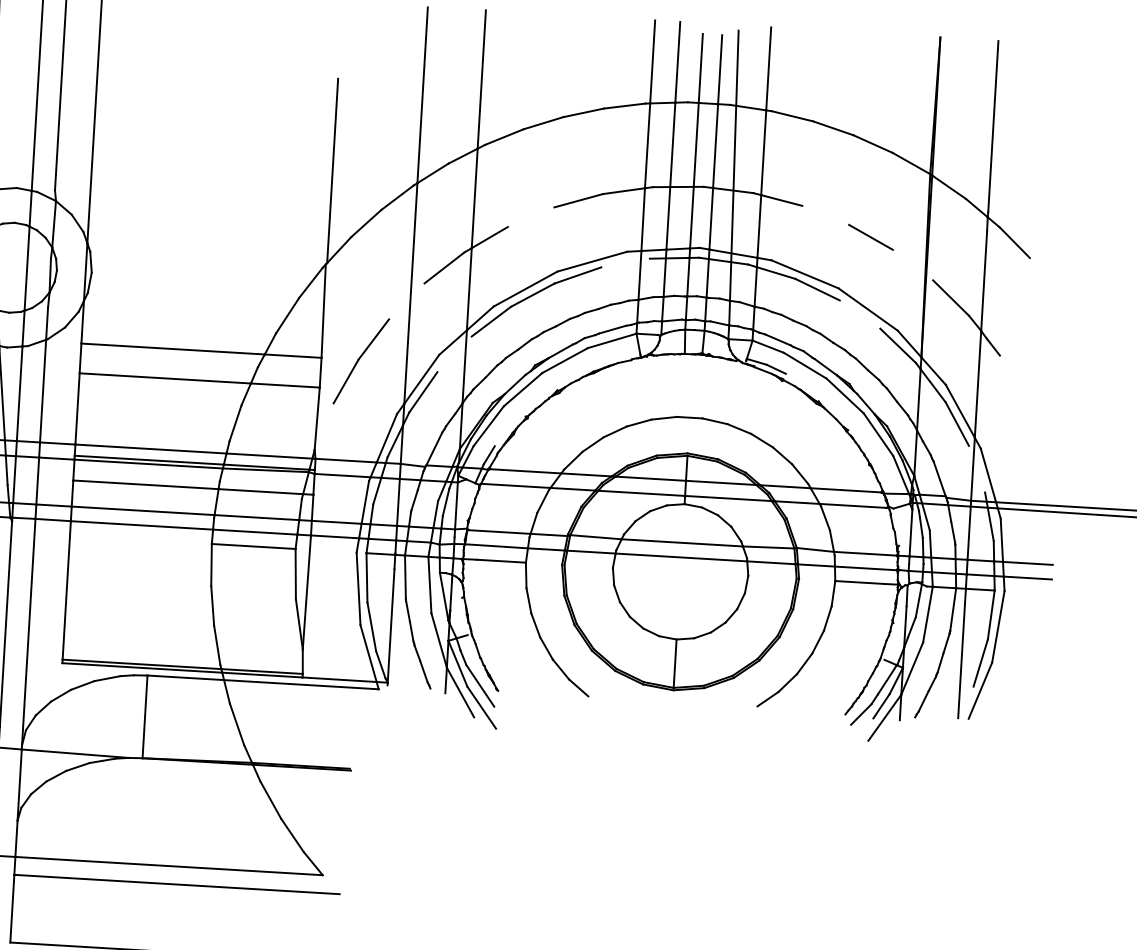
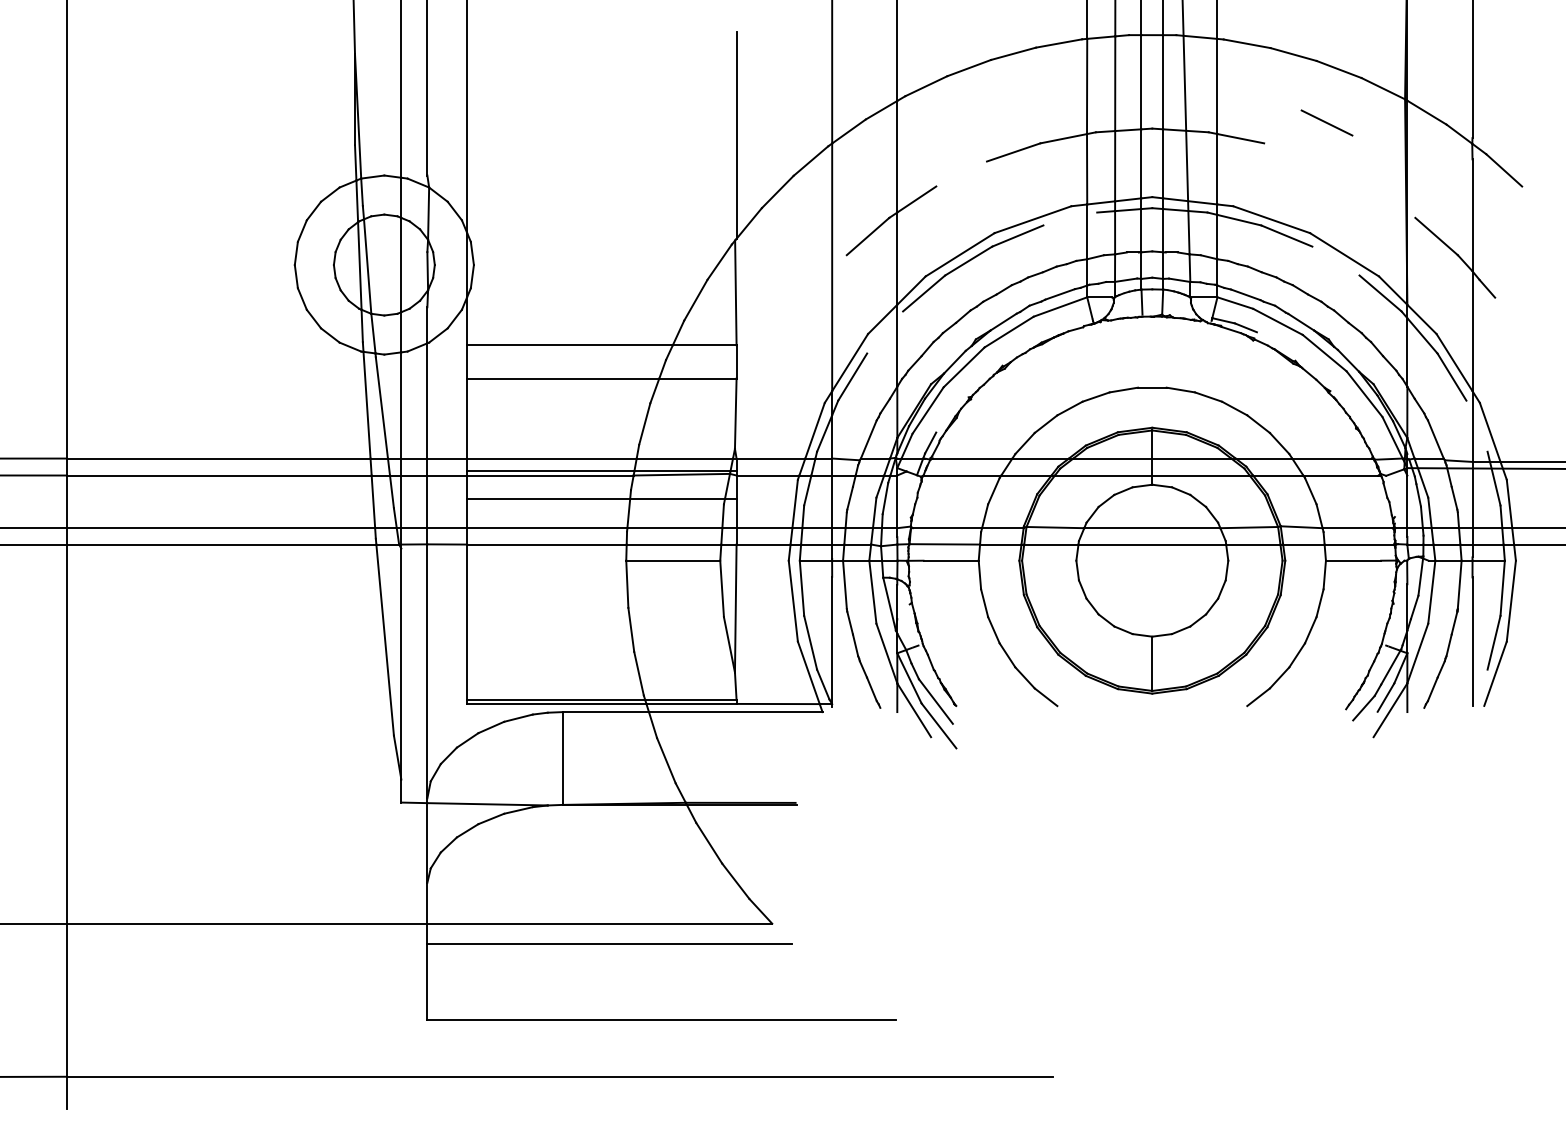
line: (870, 236) -> (1326, 122), moved
part: (361, 361) -> (781, 346), removed

